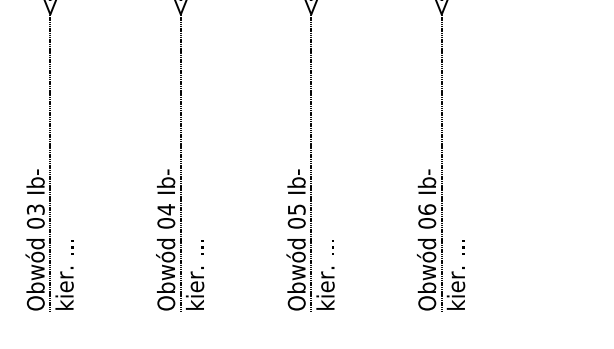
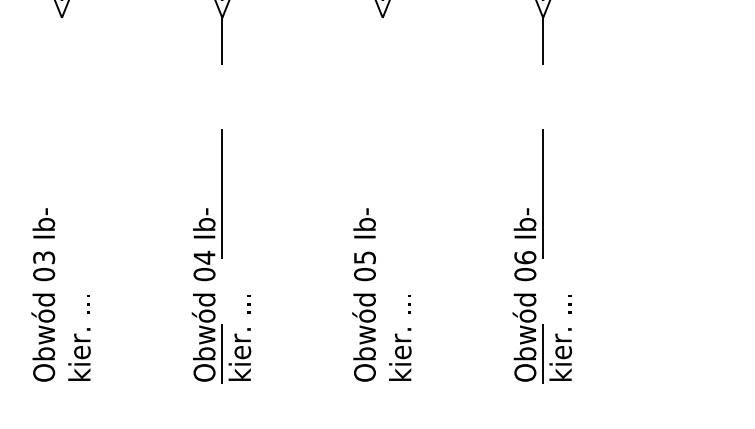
line: (50, 163) -> (62, 200), removed
line: (311, 163) -> (383, 200), removed

